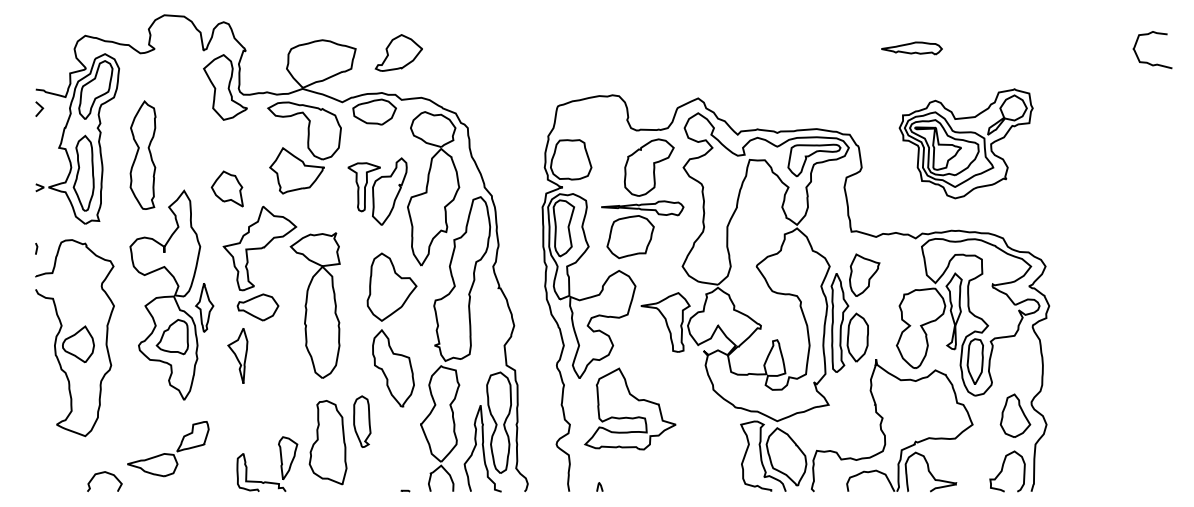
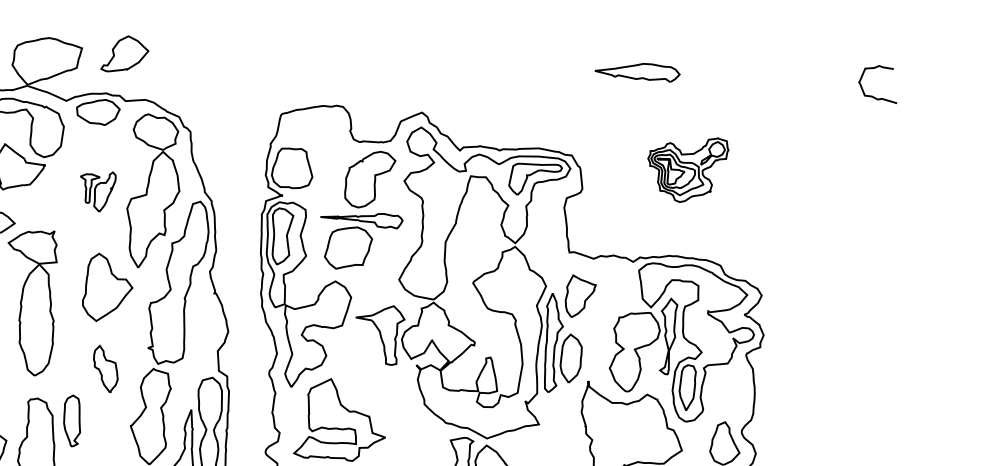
part: (911, 48) -> (637, 72), size x1.4
part: (965, 143) -> (687, 169), size x0.6
part: (377, 191) -> (97, 191), size x0.6
part: (393, 368) -> (105, 369), size x0.6

